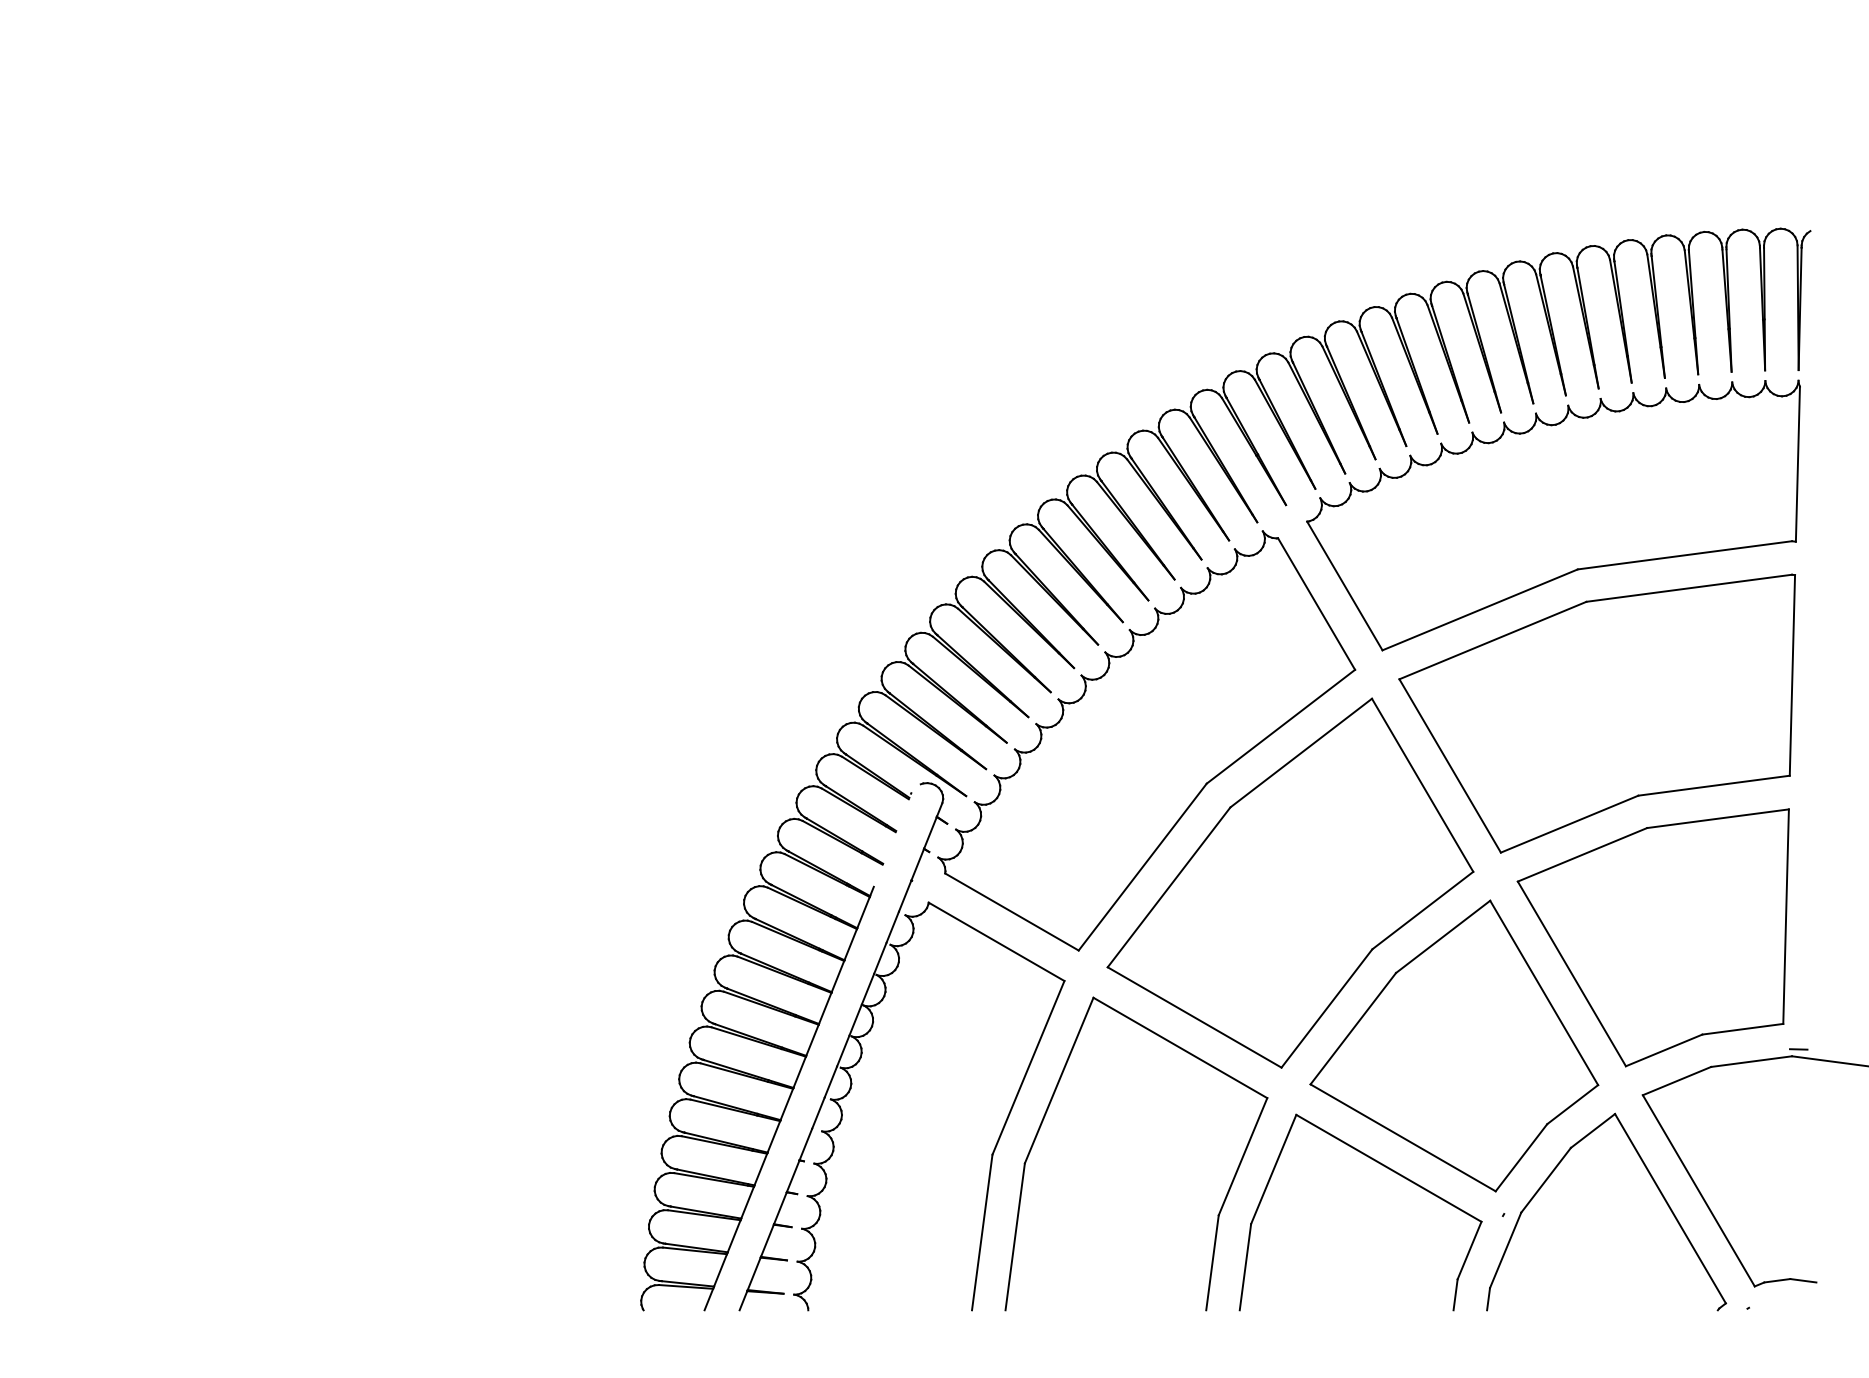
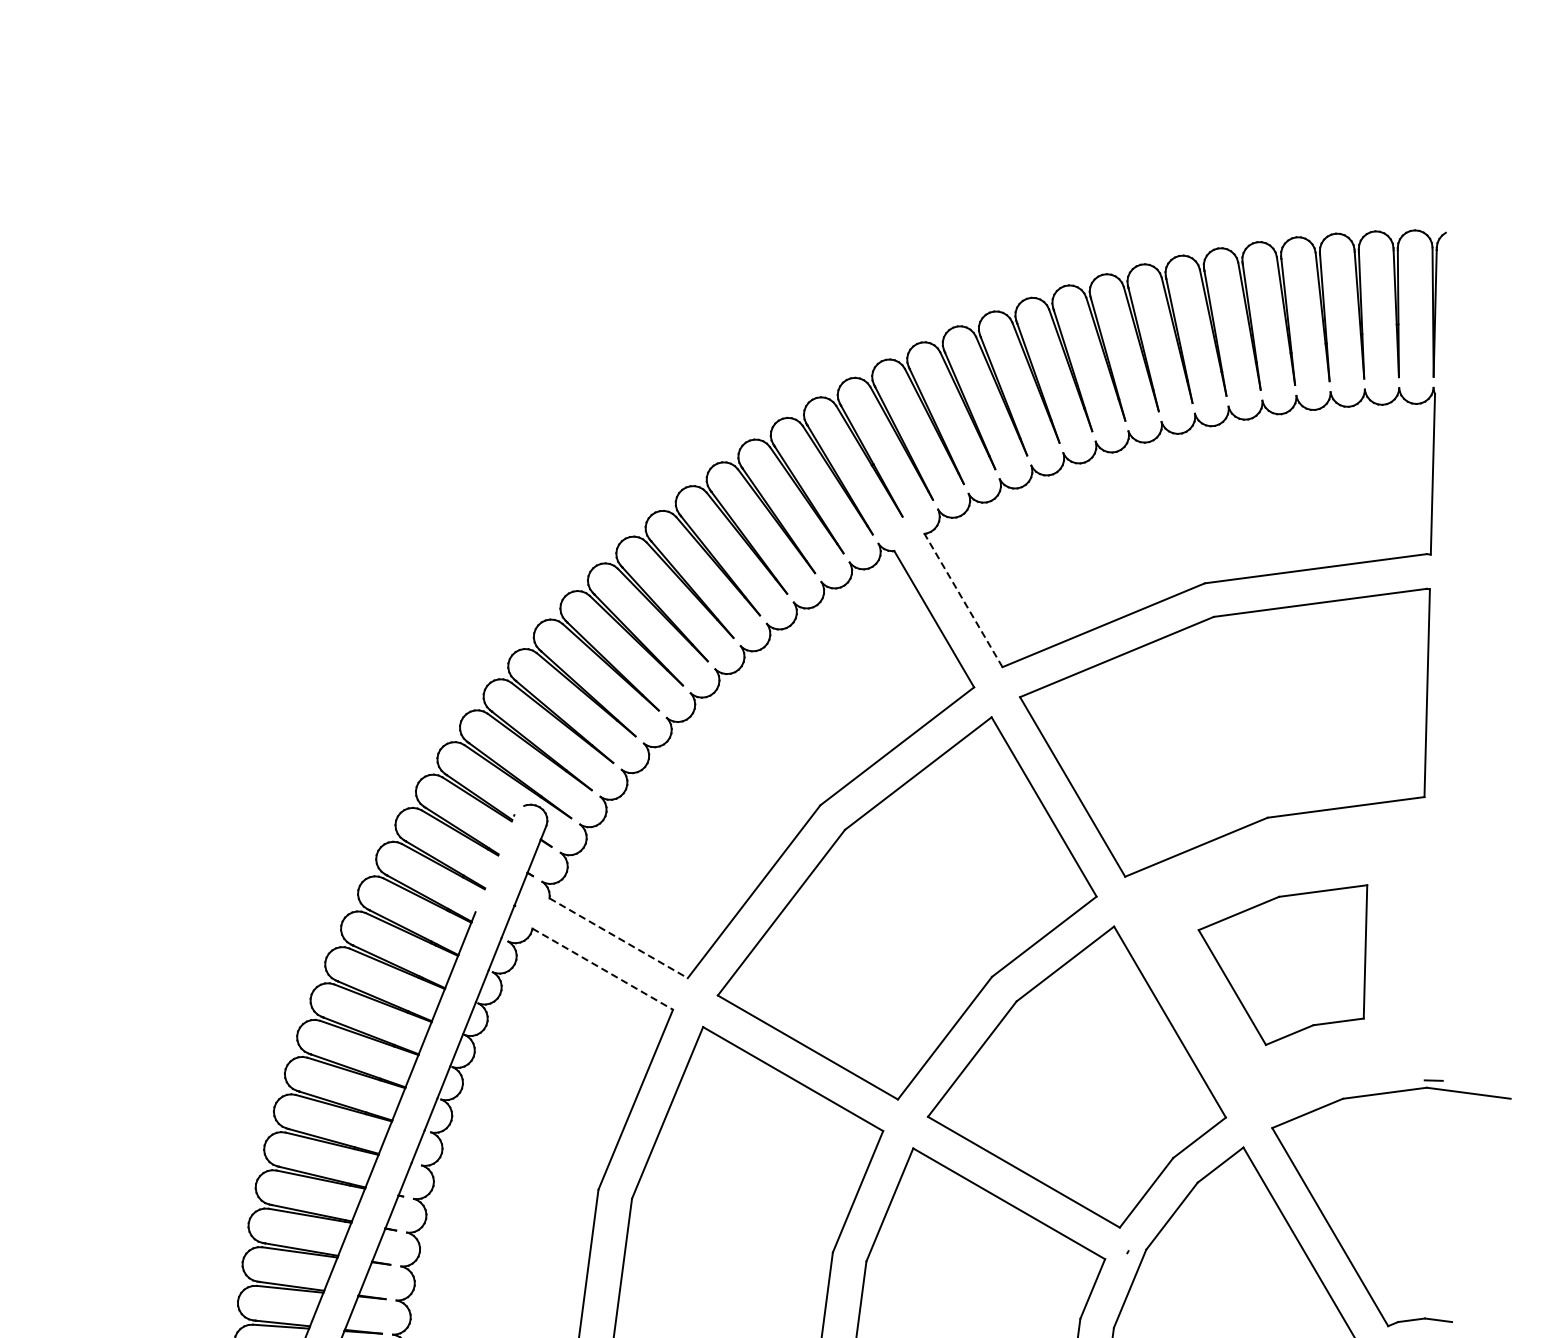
line: (1344, 585) -> (963, 599), solid -> dashed
line: (1012, 912) -> (619, 938), solid -> dashed
part: (1652, 937) -> (1282, 964), size x0.6
line: (997, 942) -> (603, 969), solid -> dashed

